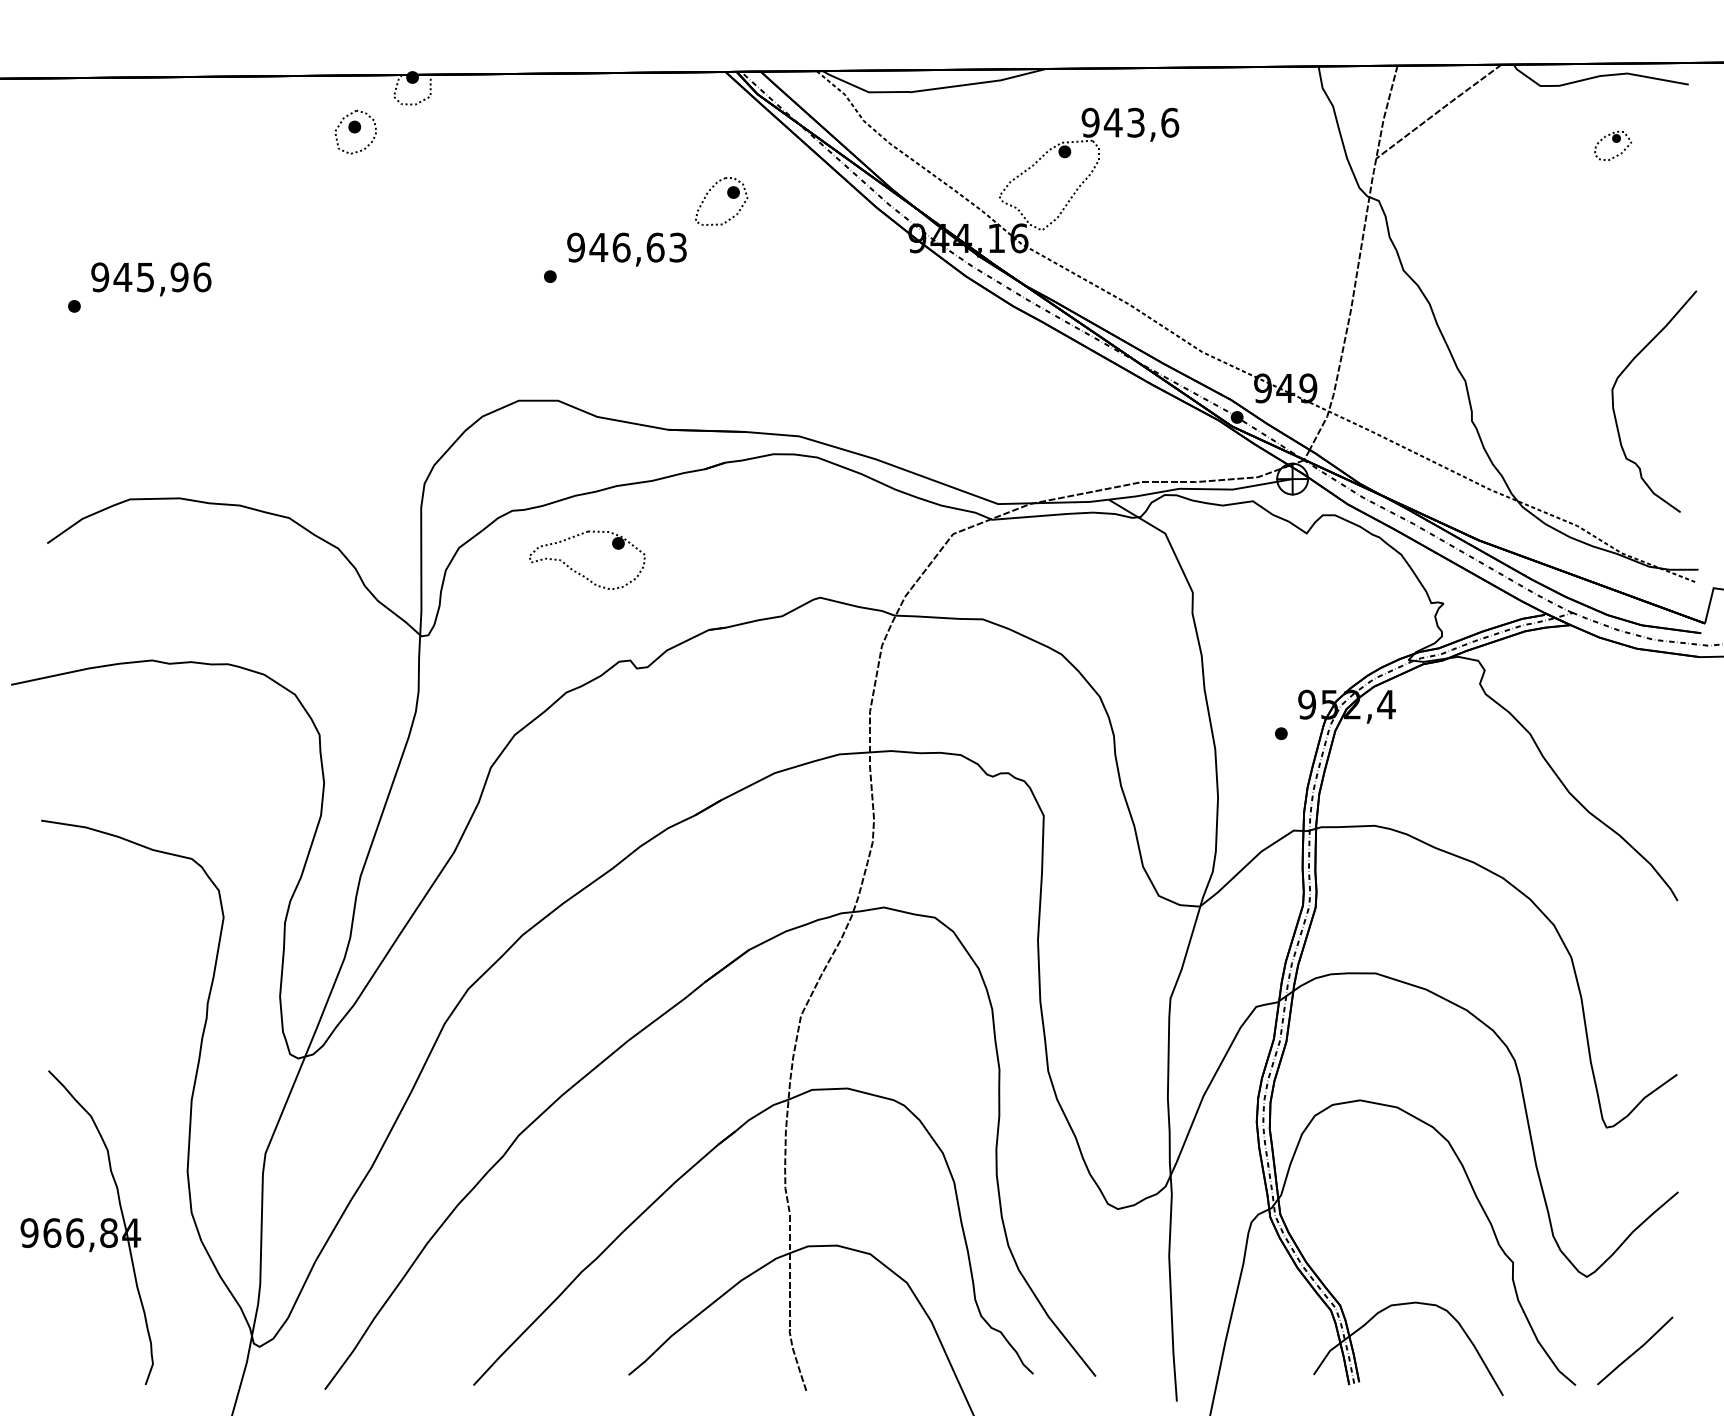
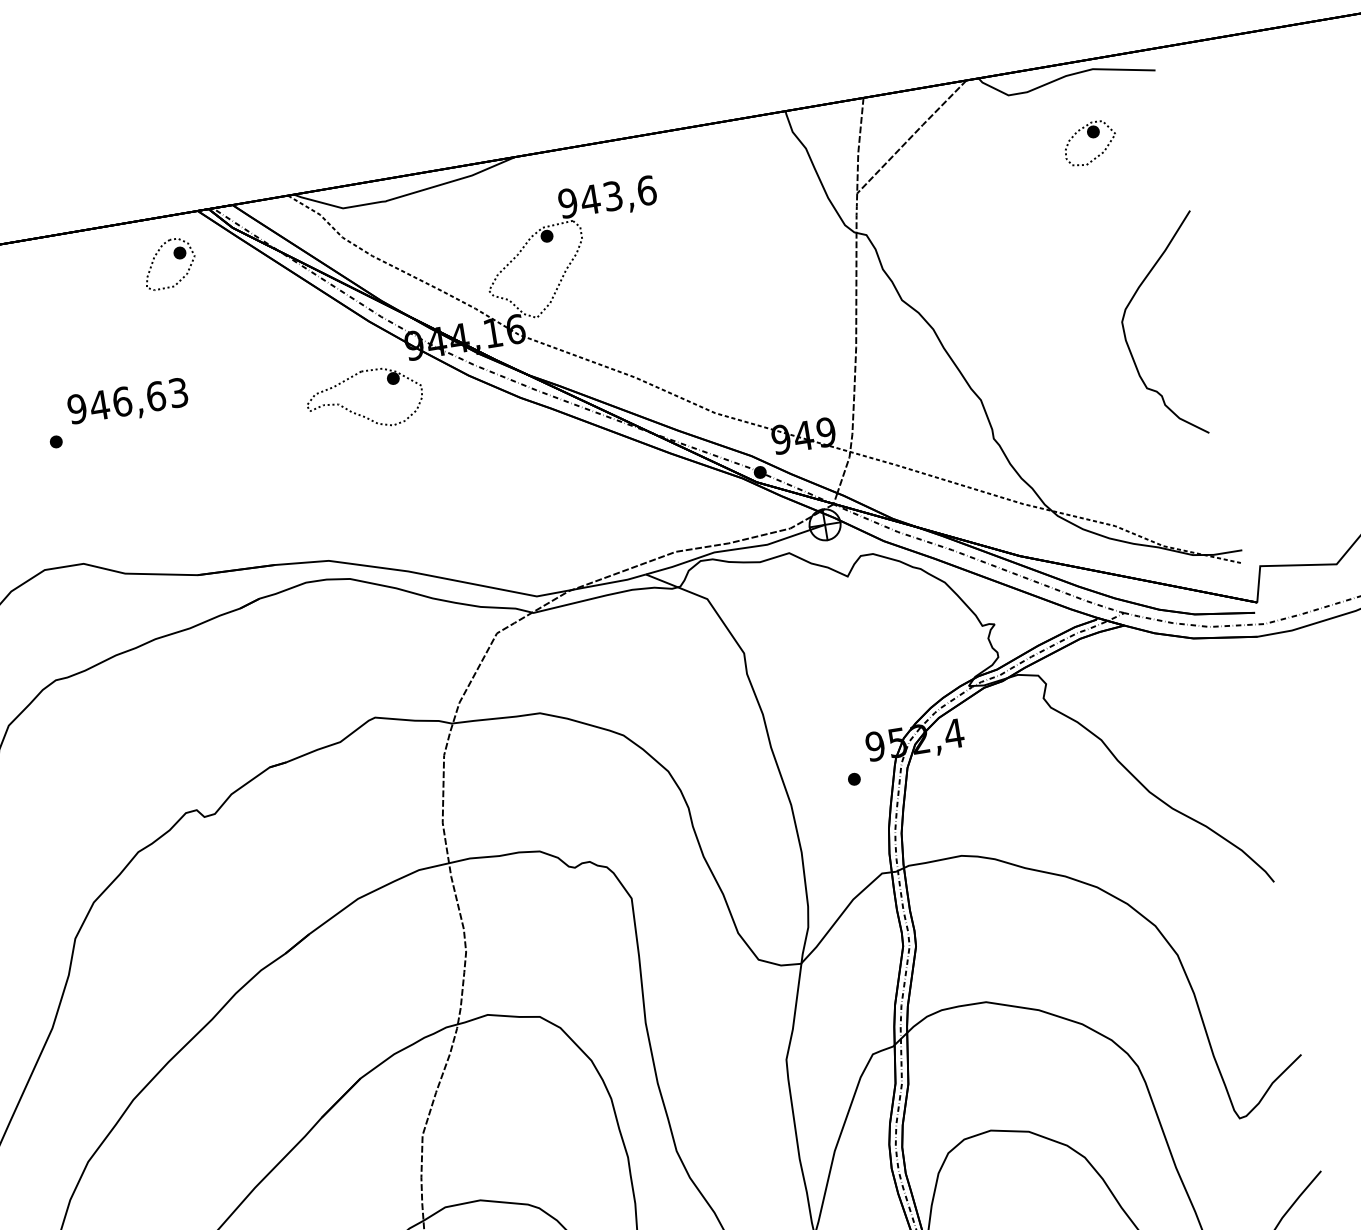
part: (1612, 145) -> (1089, 142), size x1.43
part: (728, 196) -> (175, 257), moved
curve: (1614, 408) -> (1127, 340), moved
part: (580, 573) -> (360, 414), moved

